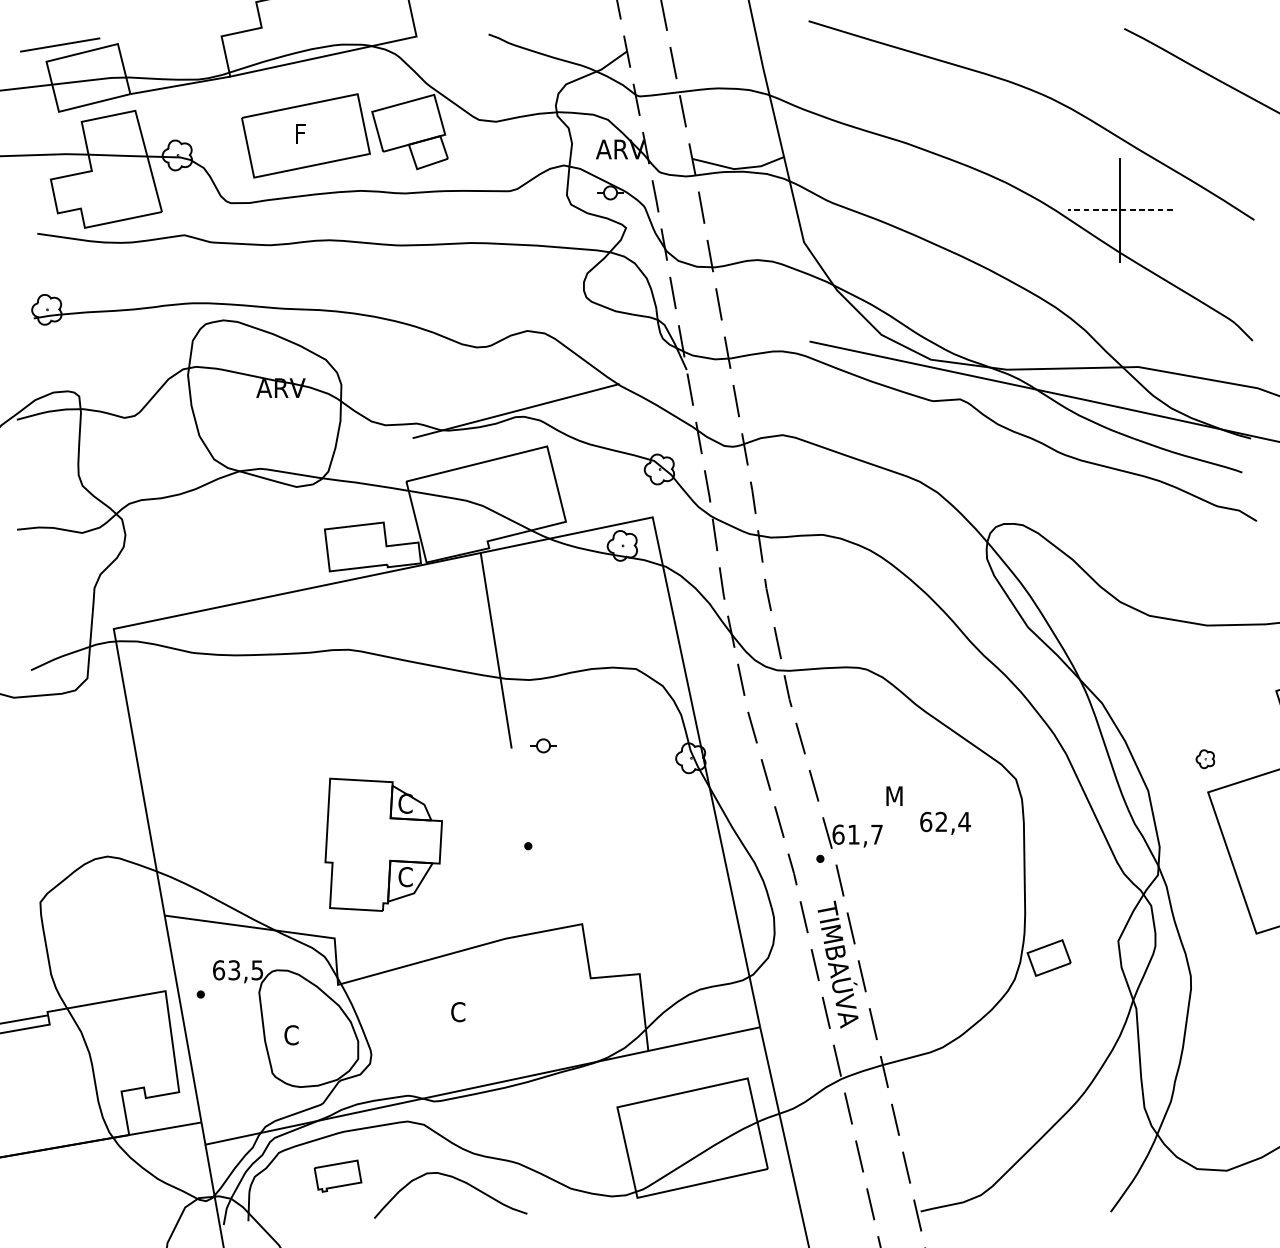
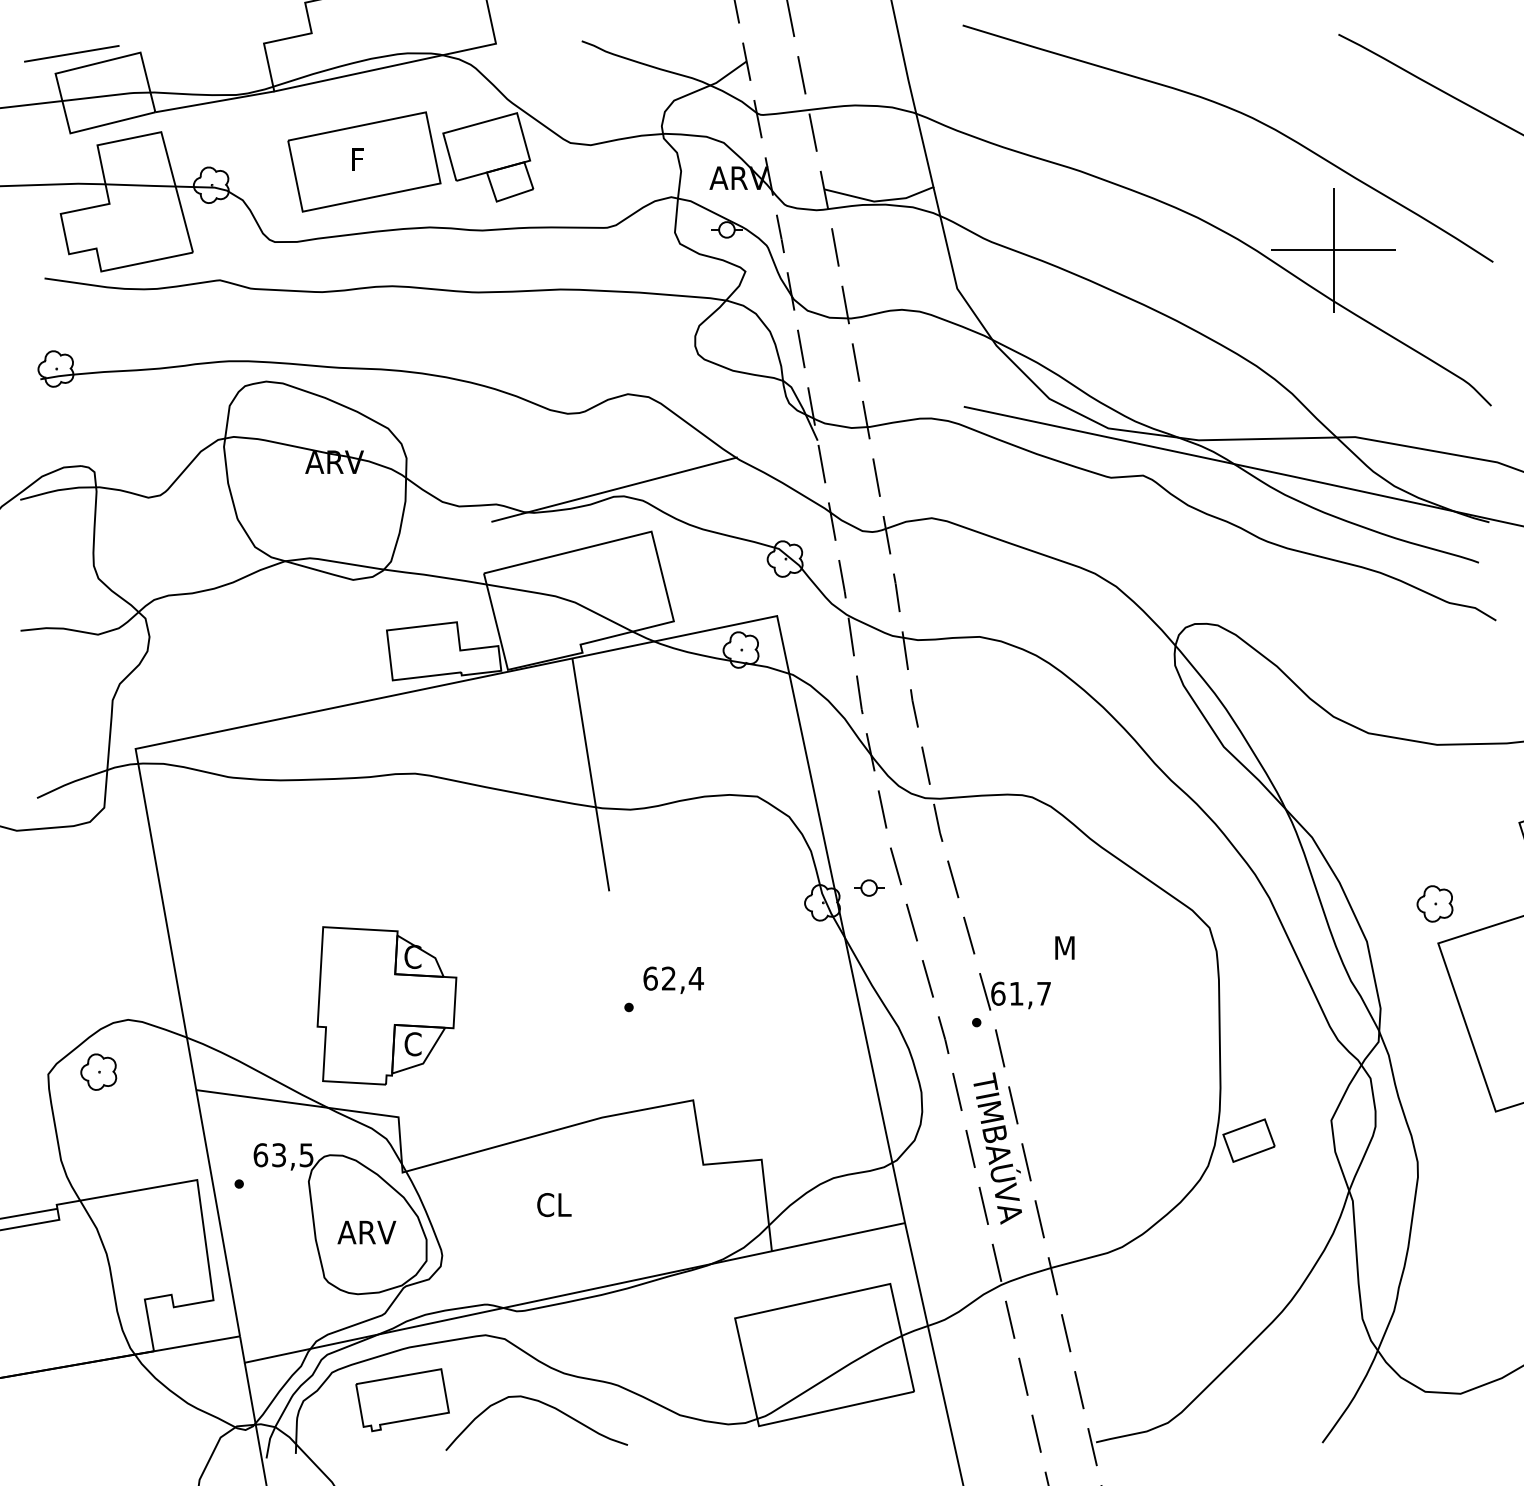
line: (1120, 210) -> (1333, 250), dashed -> solid
part: (543, 745) -> (869, 887), moved
part: (1204, 758) -> (1434, 903), size x1.67
text: (945, 822) -> (673, 979), moved
part: (383, 844) -> (386, 1005), moved
part: (82, 899) -> (98, 1071), added
text: (474, 1011) -> (564, 1204), C -> CL
text: (307, 1035) -> (366, 1232), C -> ARV
part: (337, 1176) -> (402, 1400), size x1.67

